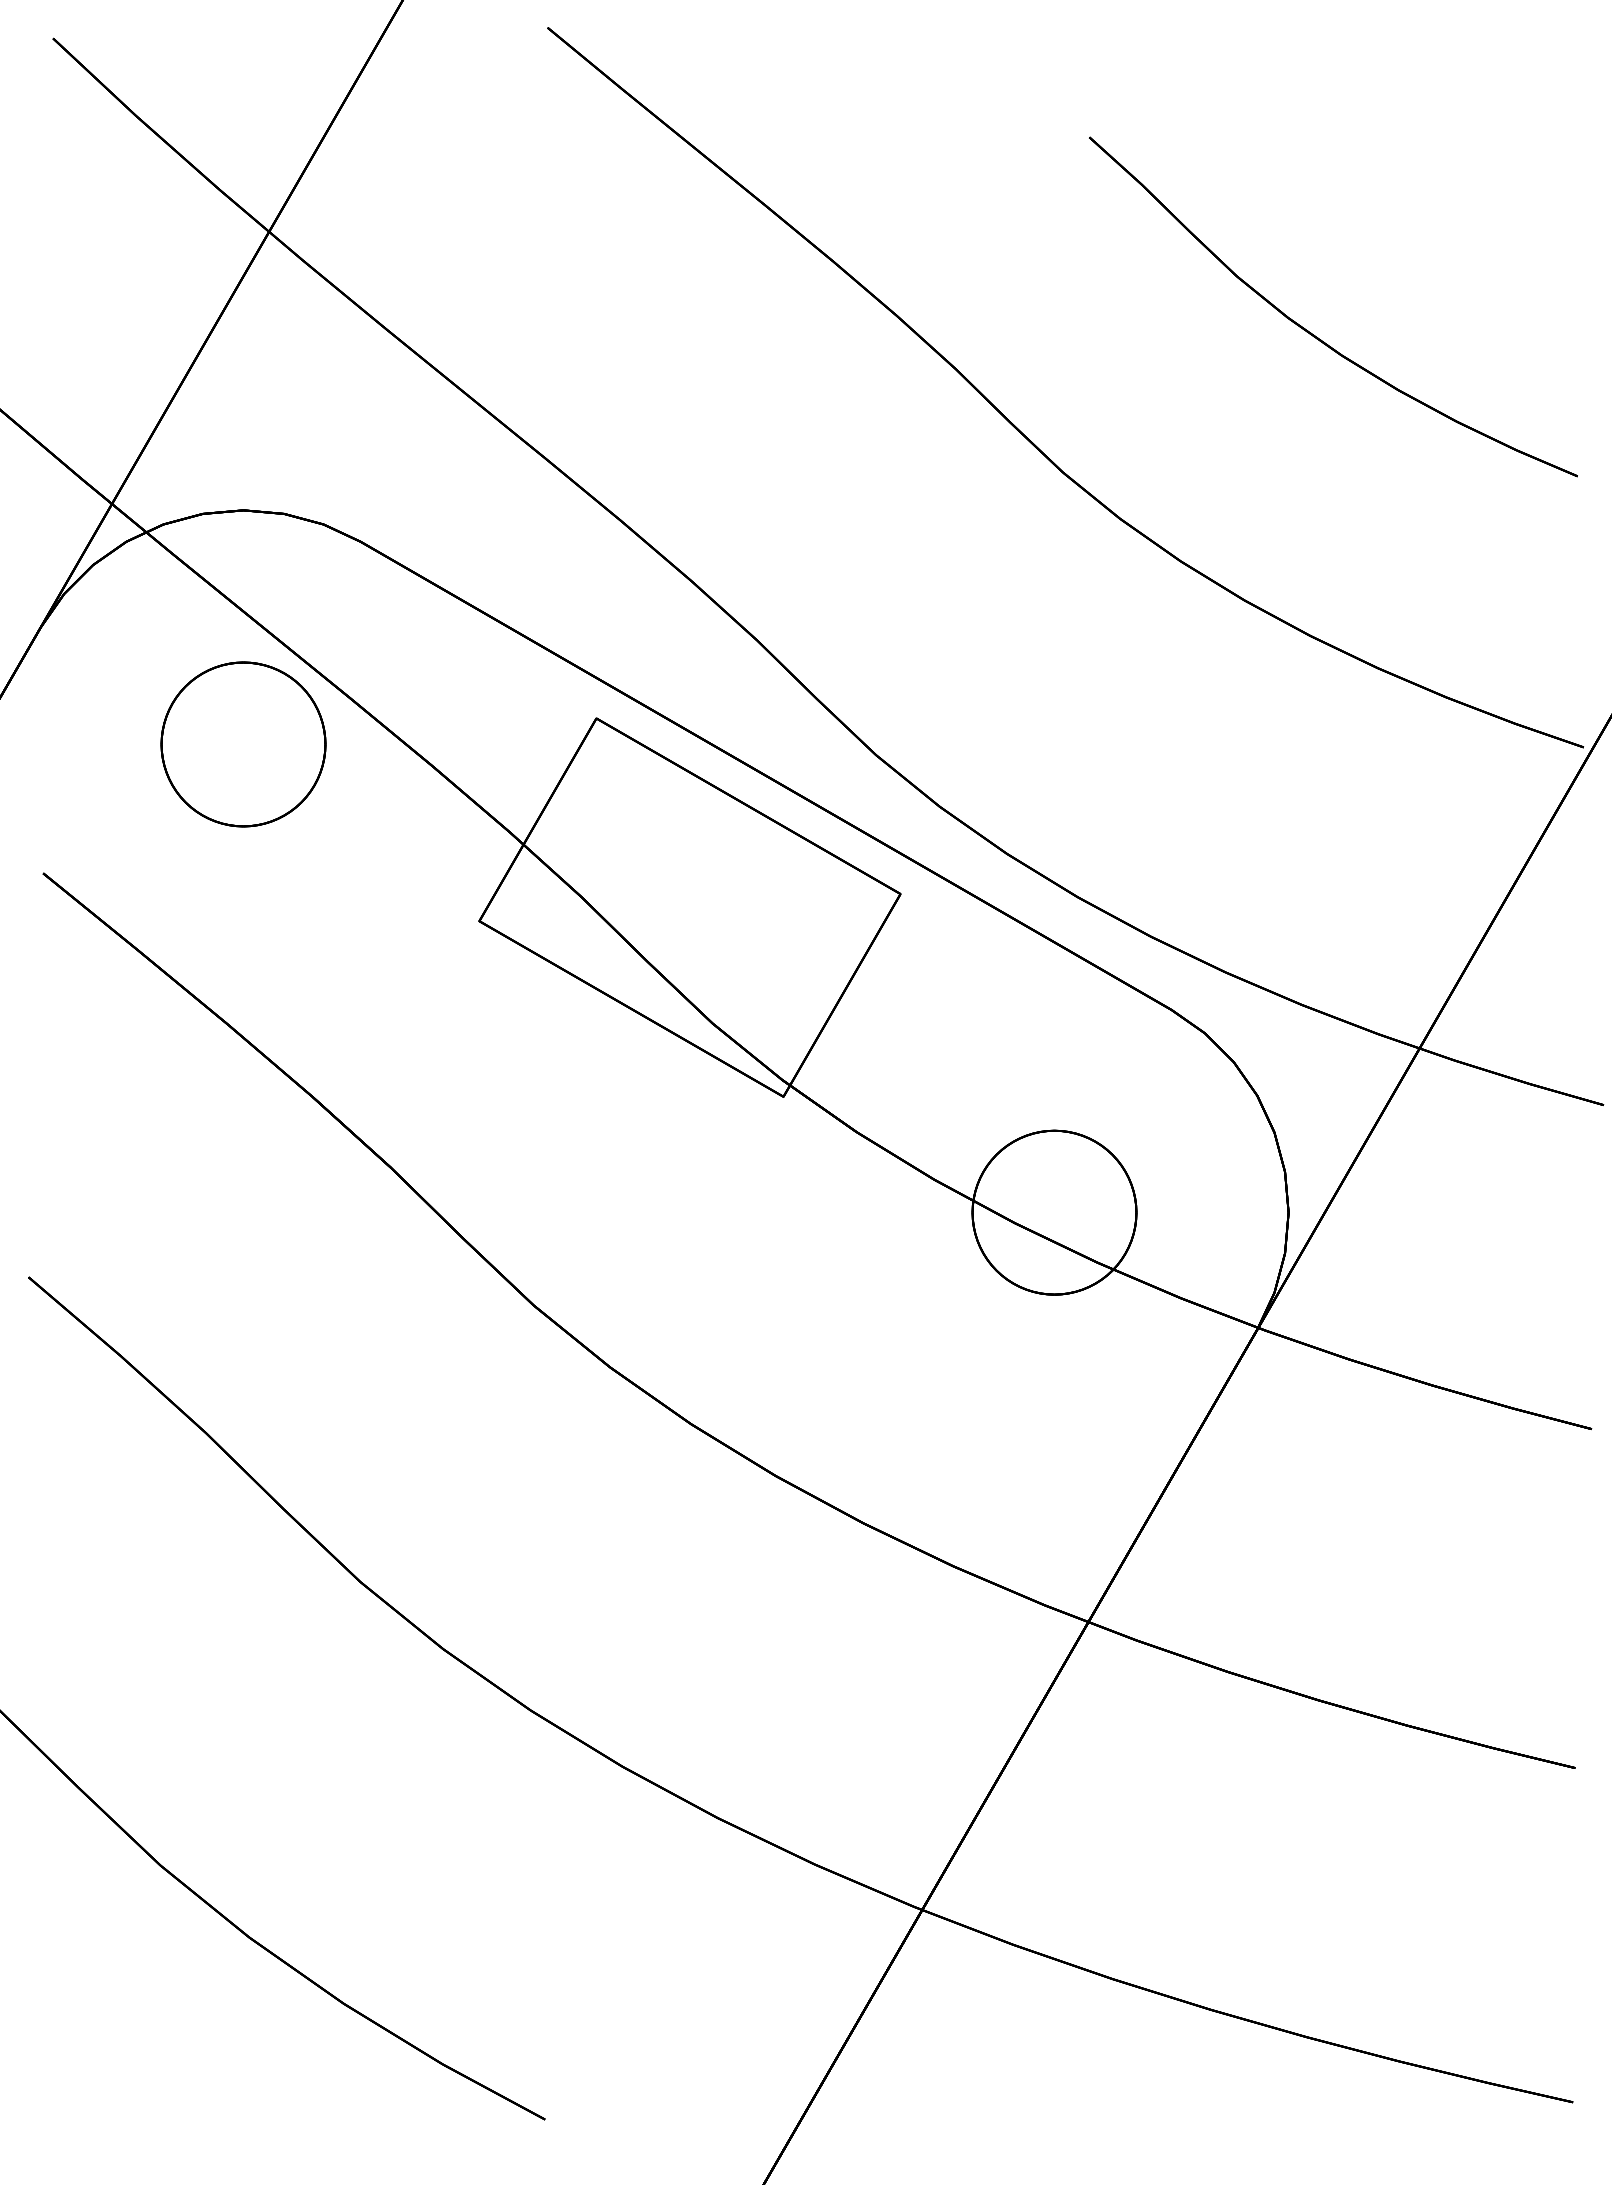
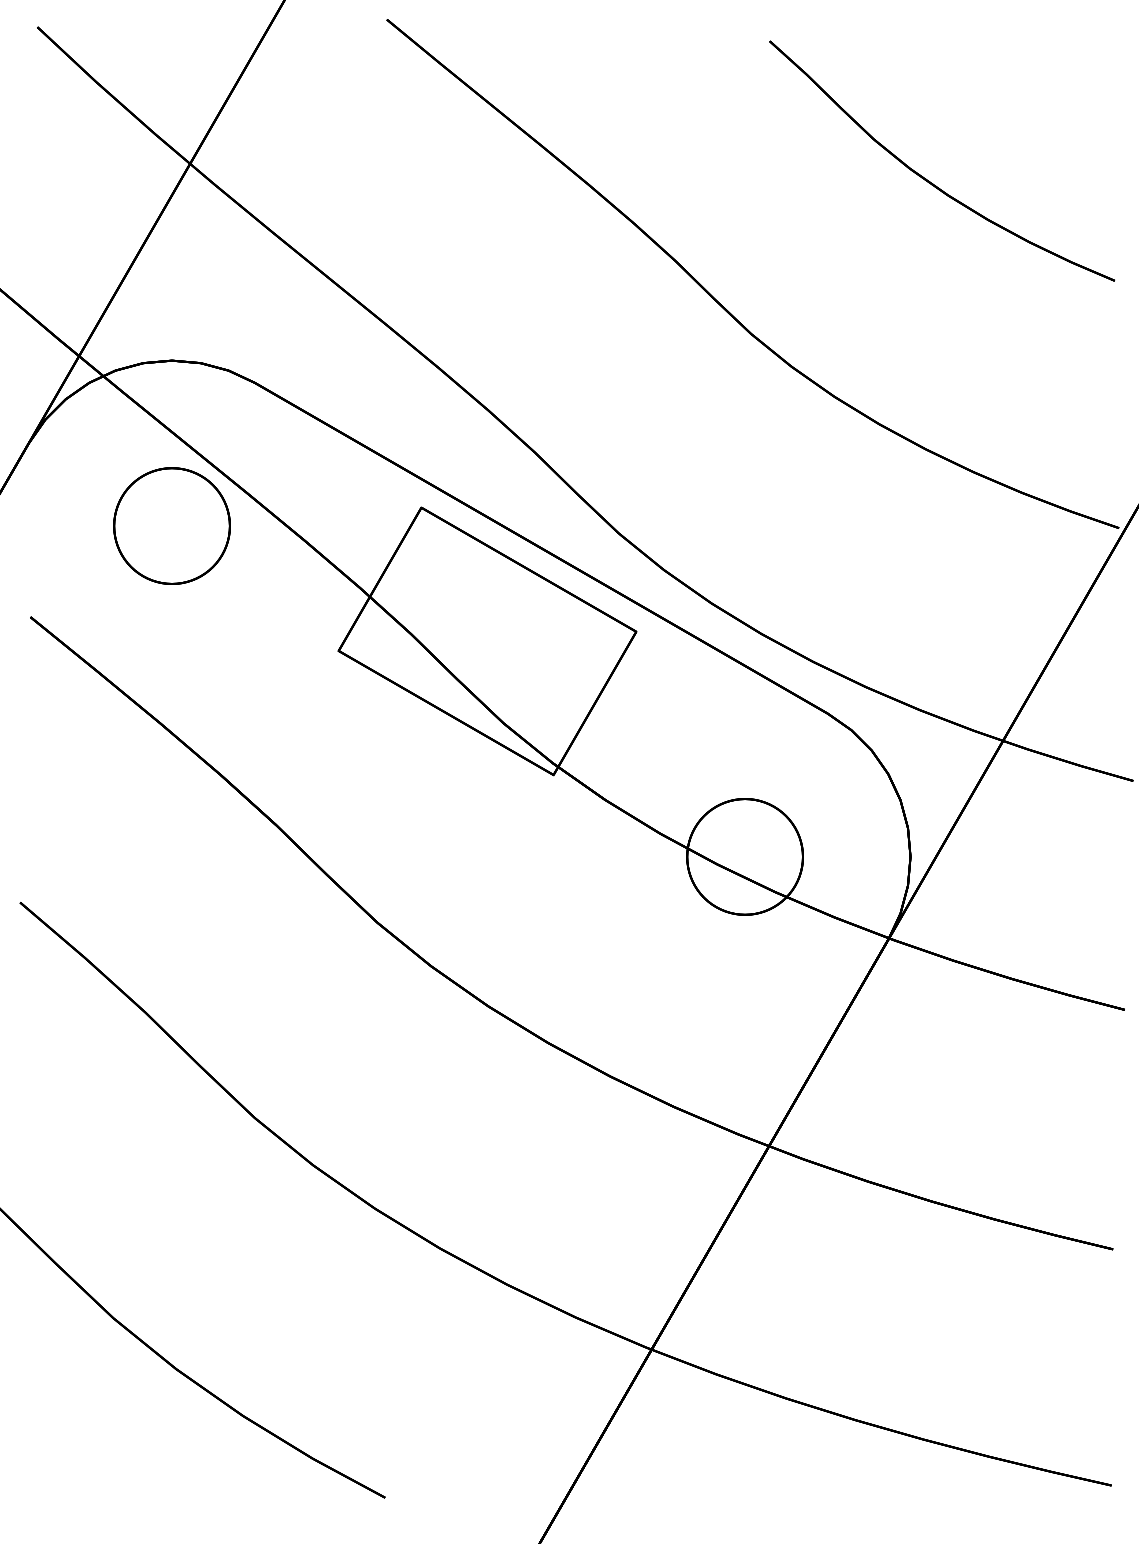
part: (1311, 332) -> (926, 179), moved

